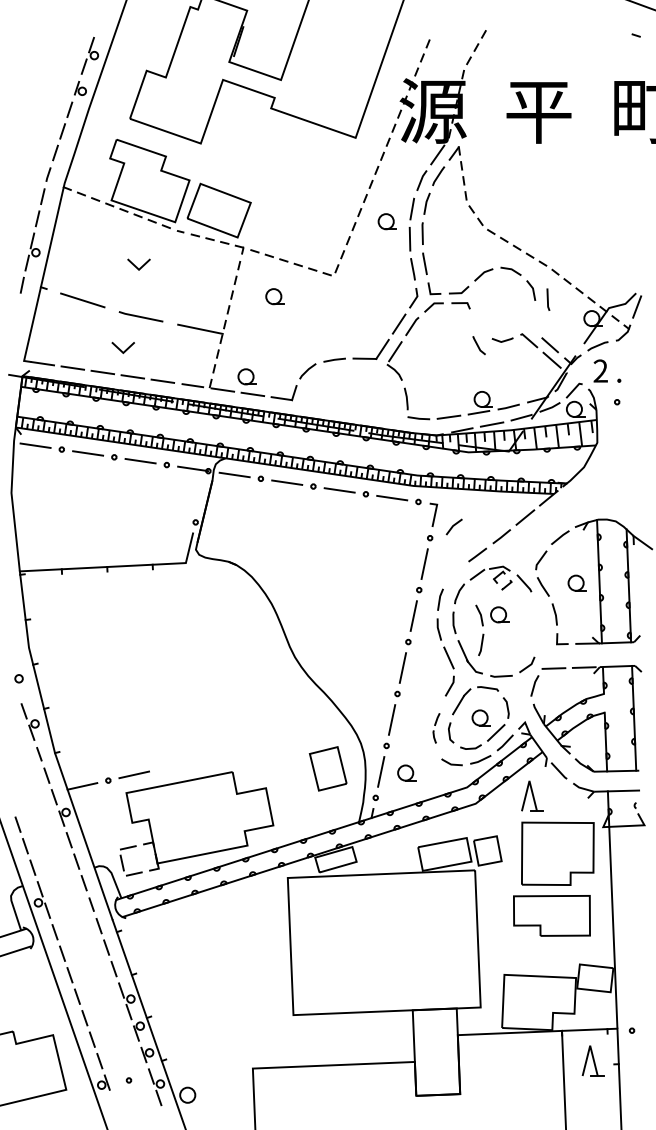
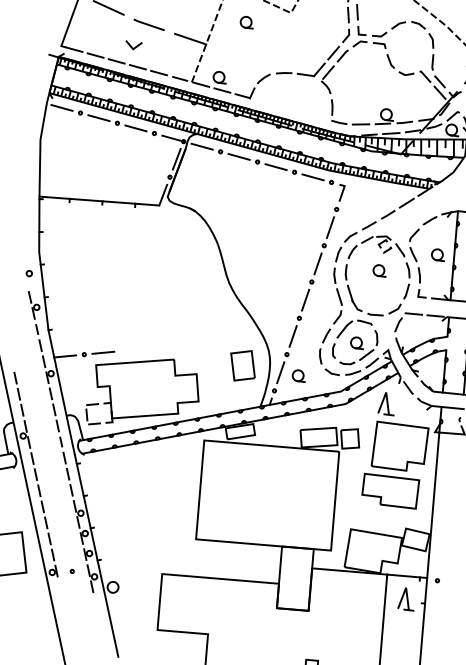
line: (548, 299) -> (433, 62), moved
line: (478, 345) -> (390, 61), moved
line: (201, 496) -> (176, 159), added
line: (453, 526) -> (350, 236), moved
part: (479, 630) -> (406, 281), moved
part: (436, 728) -> (324, 346), size x1.67

